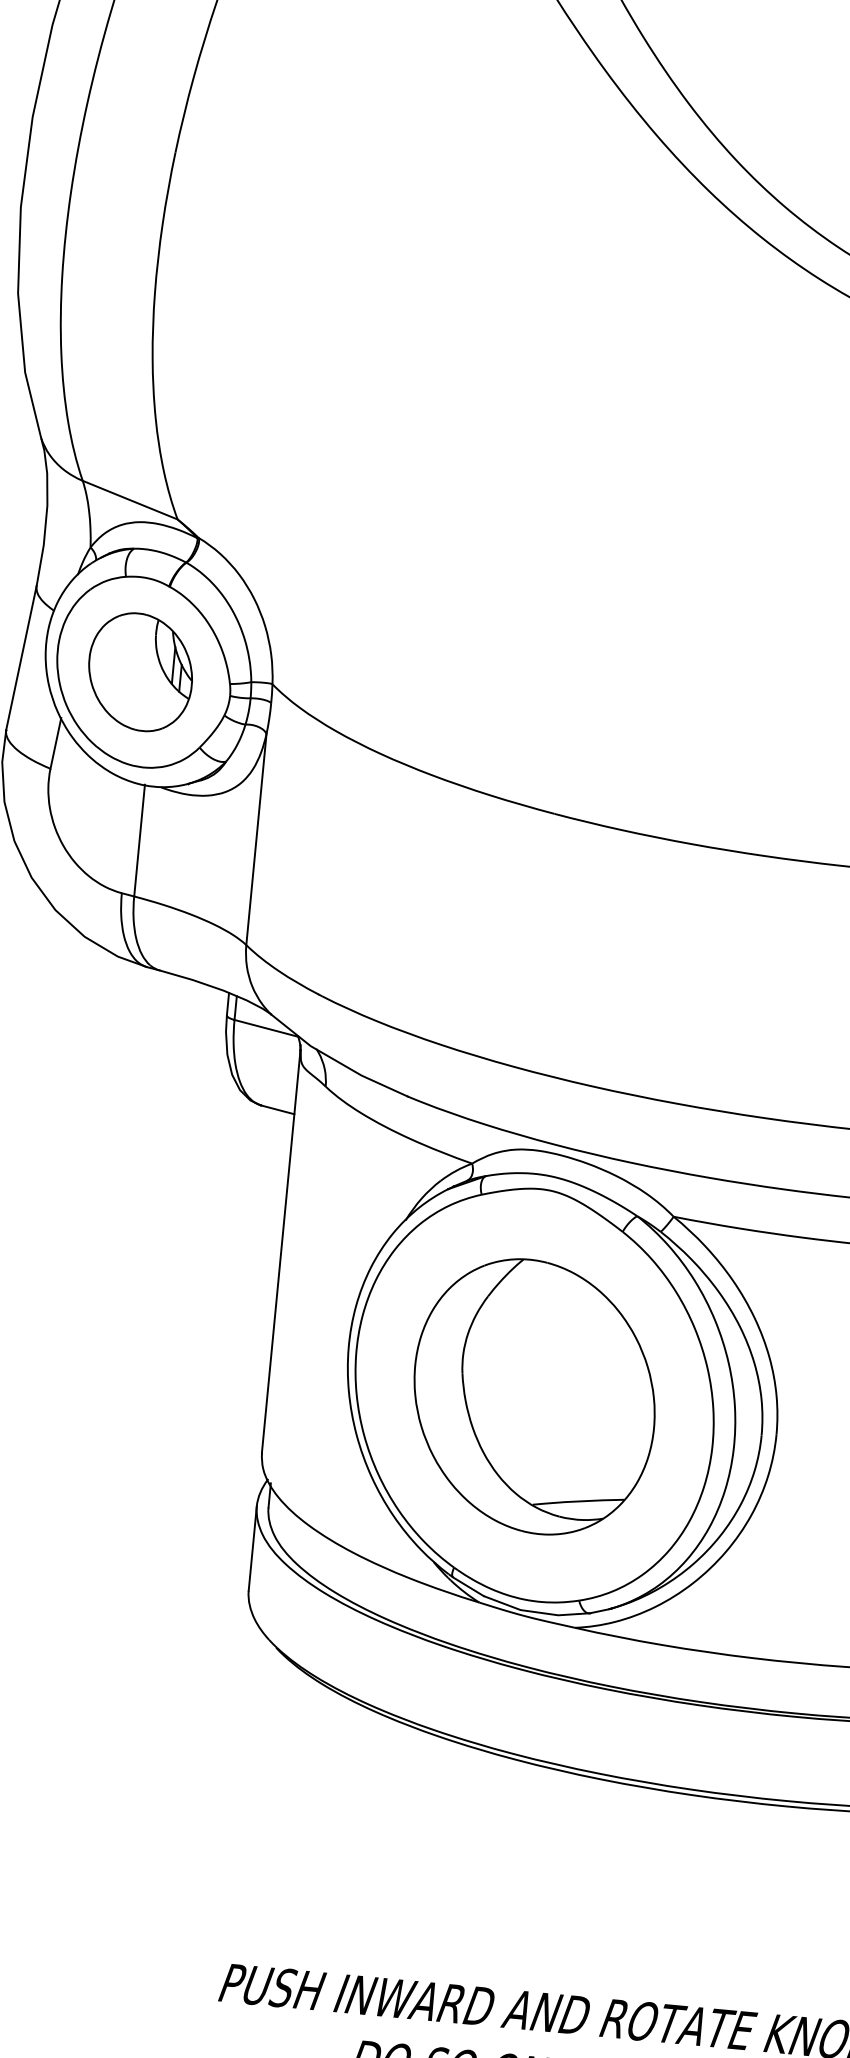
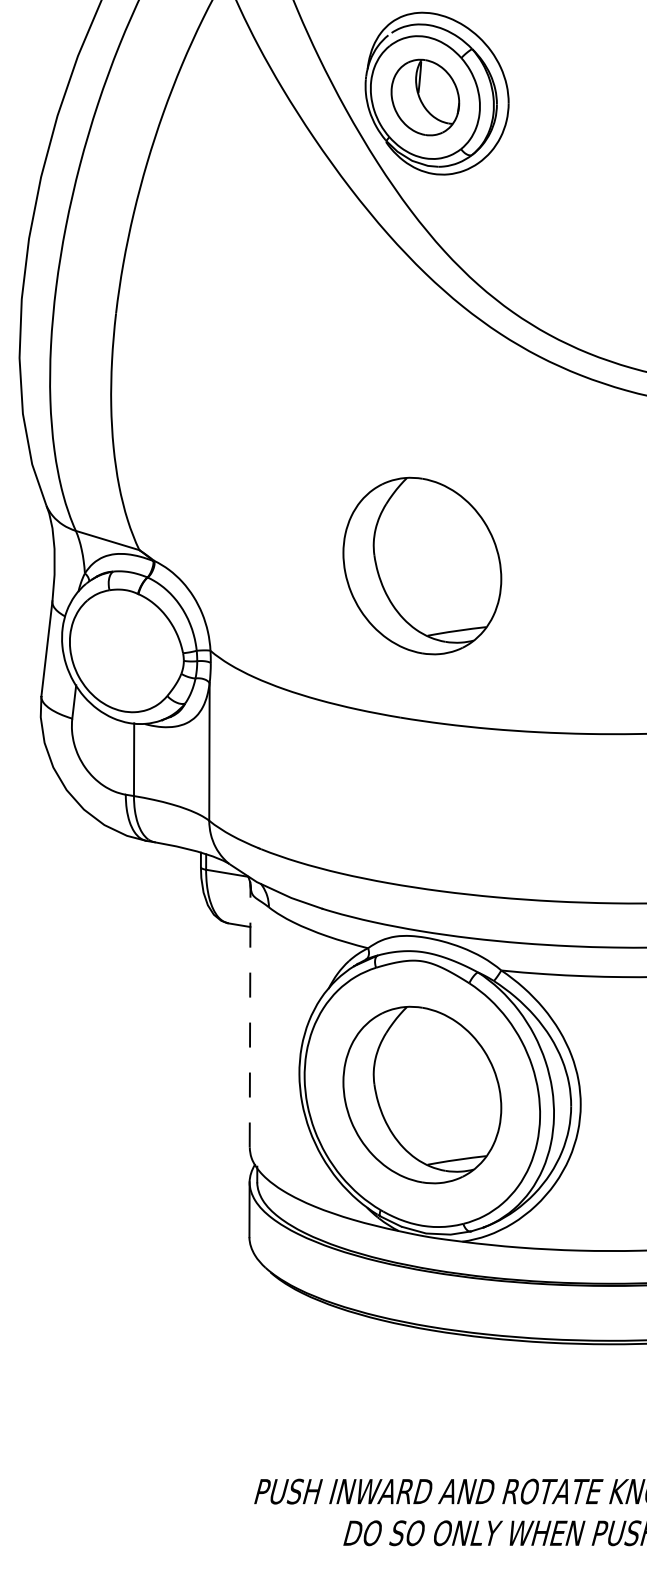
part: (610, 583) -> (422, 565), added
part: (140, 671) -> (124, 650), removed
line: (281, 1250) -> (250, 1015), solid -> dashed

